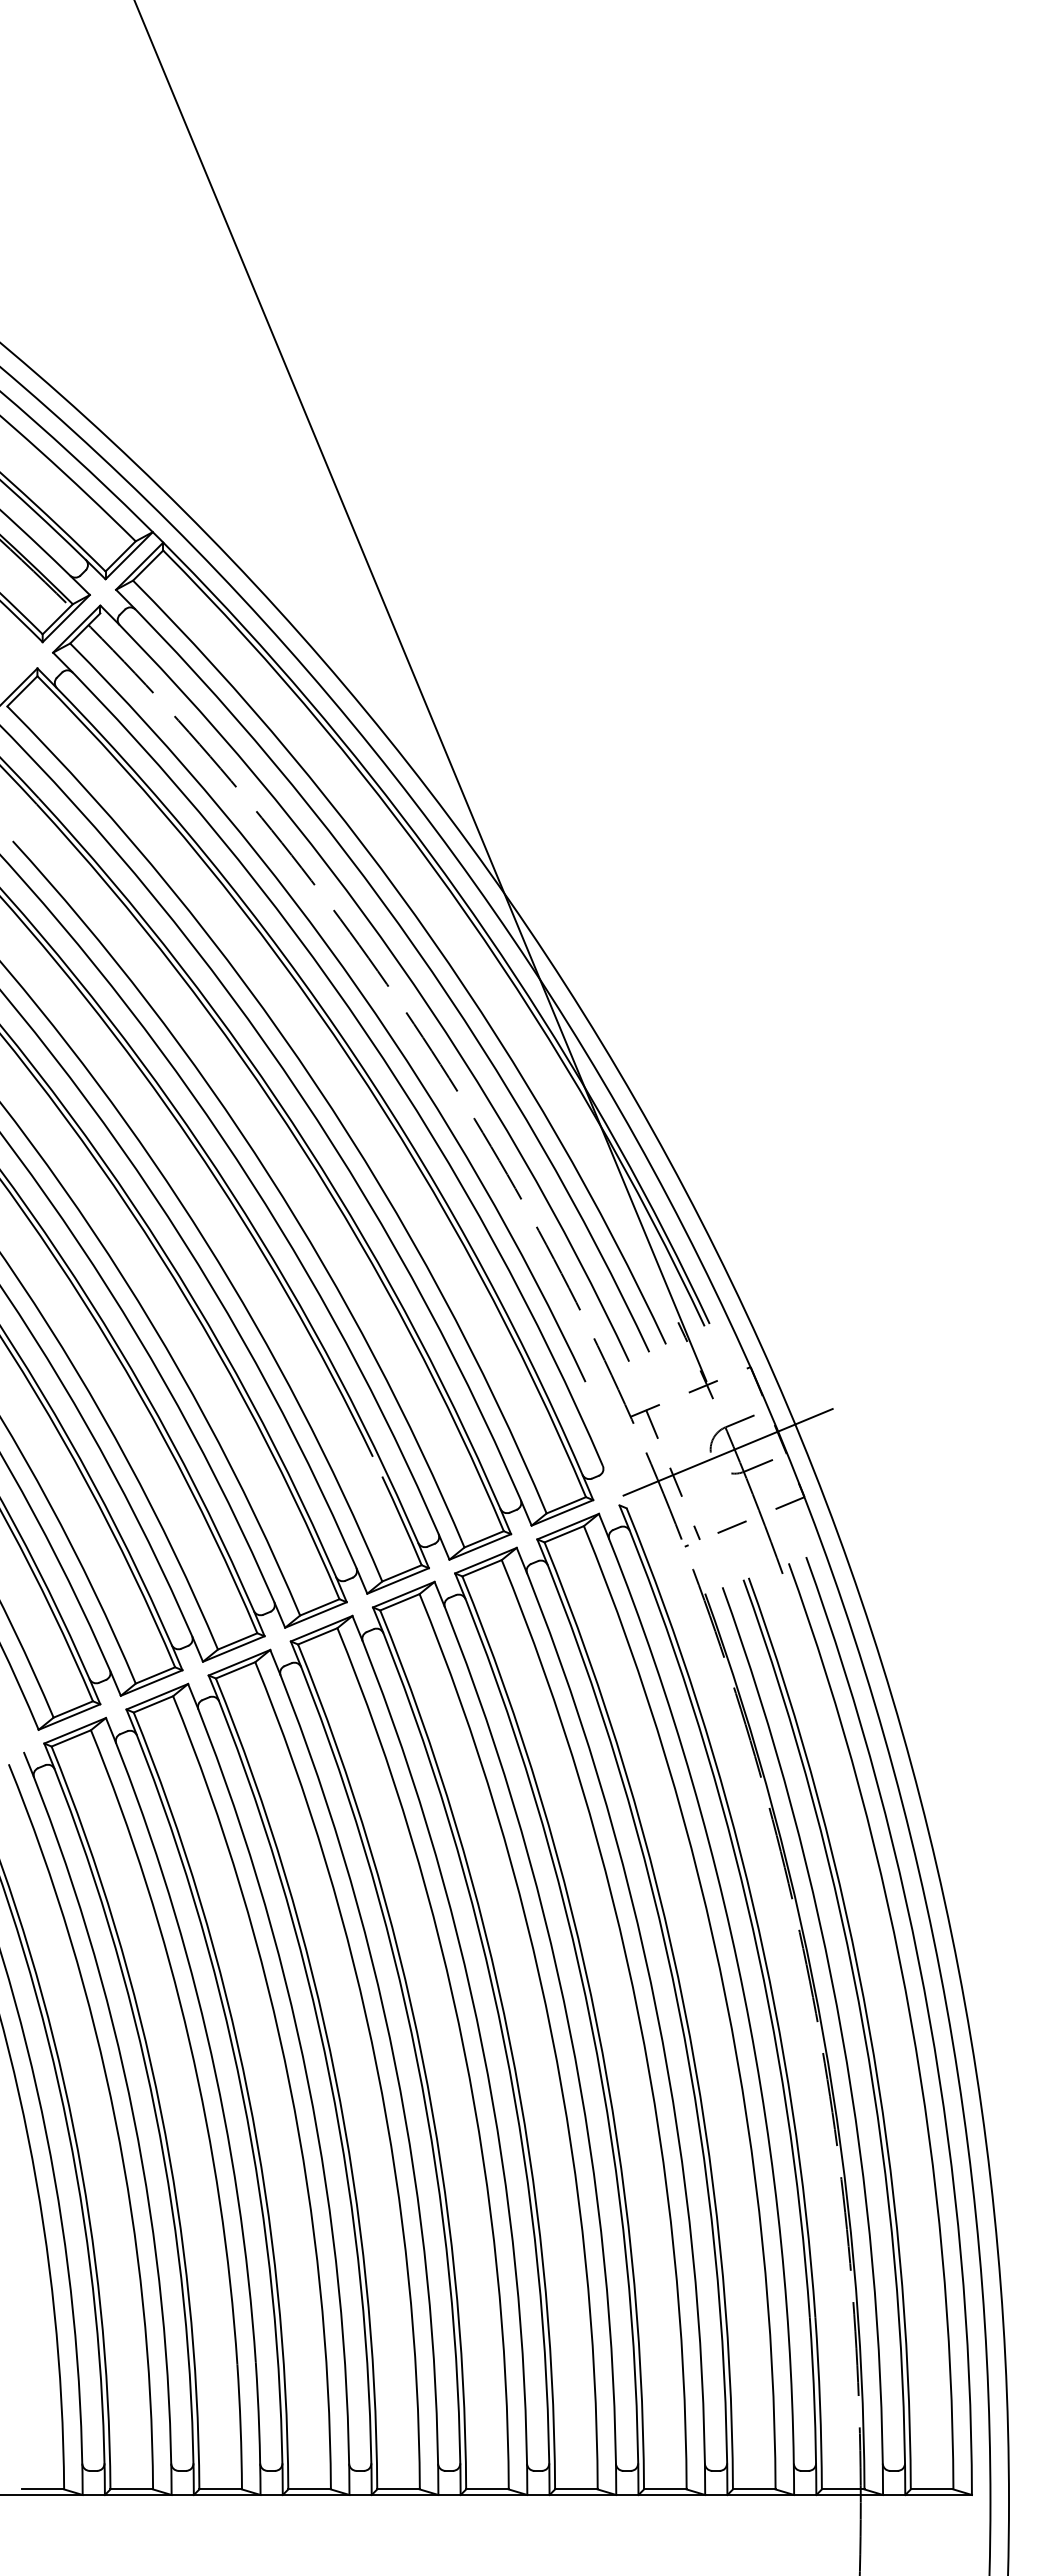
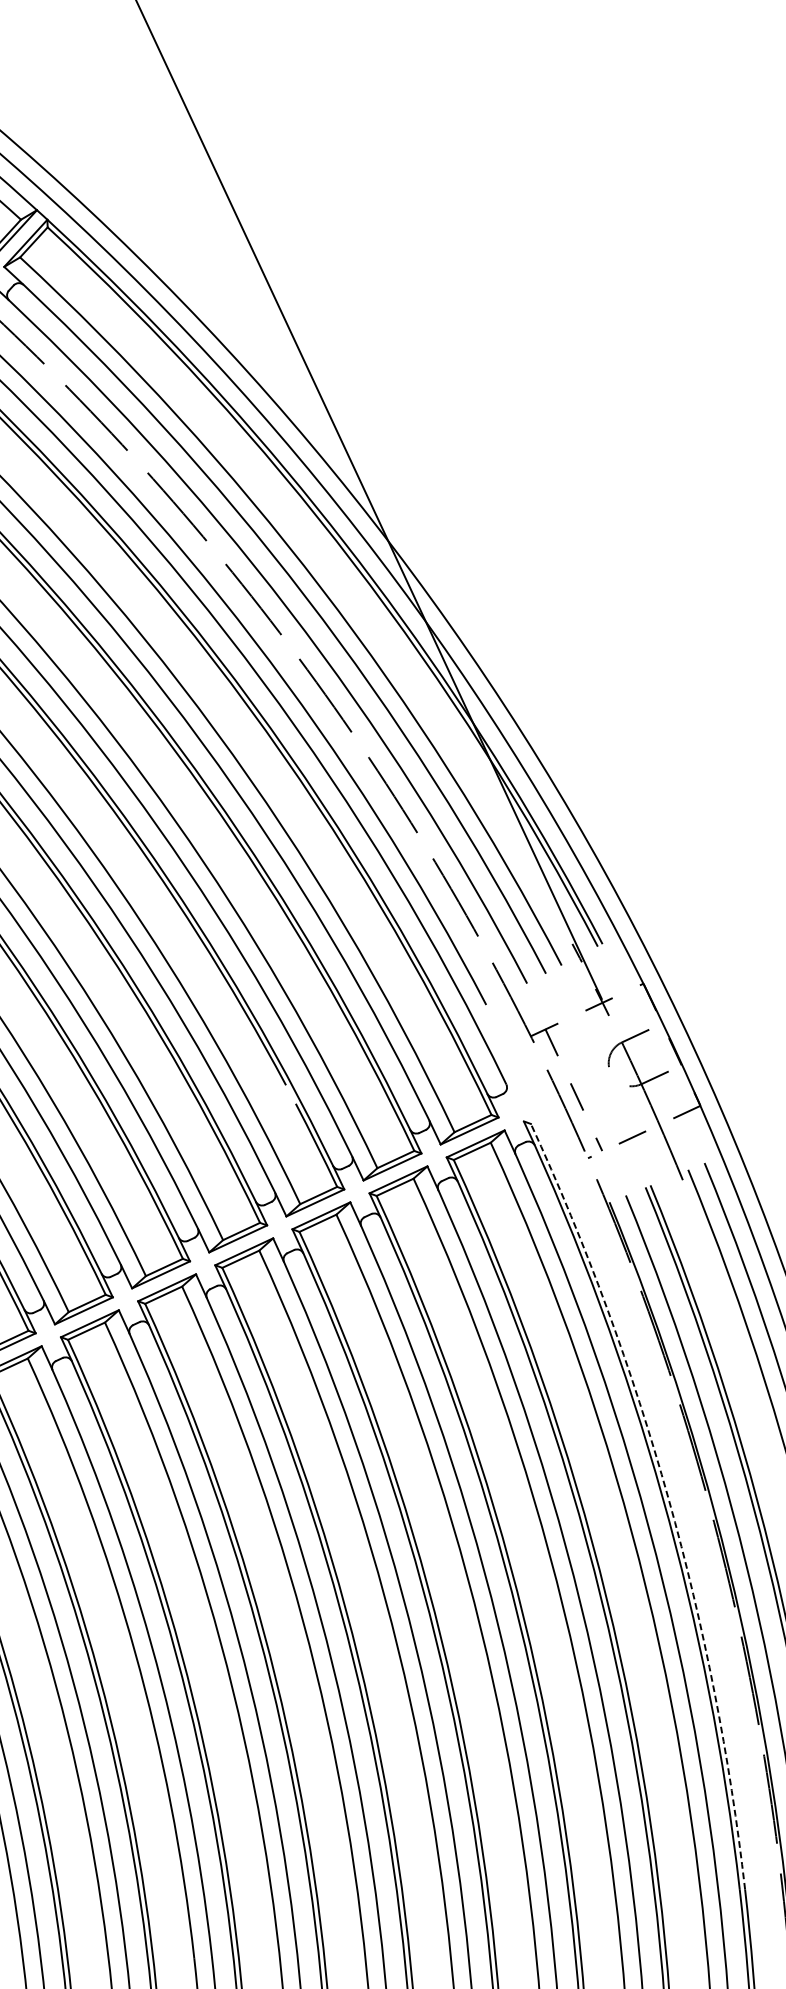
line: (727, 1451) -> (624, 1065), removed
arc: (753, 1905) -> (668, 1498), solid -> dashed

